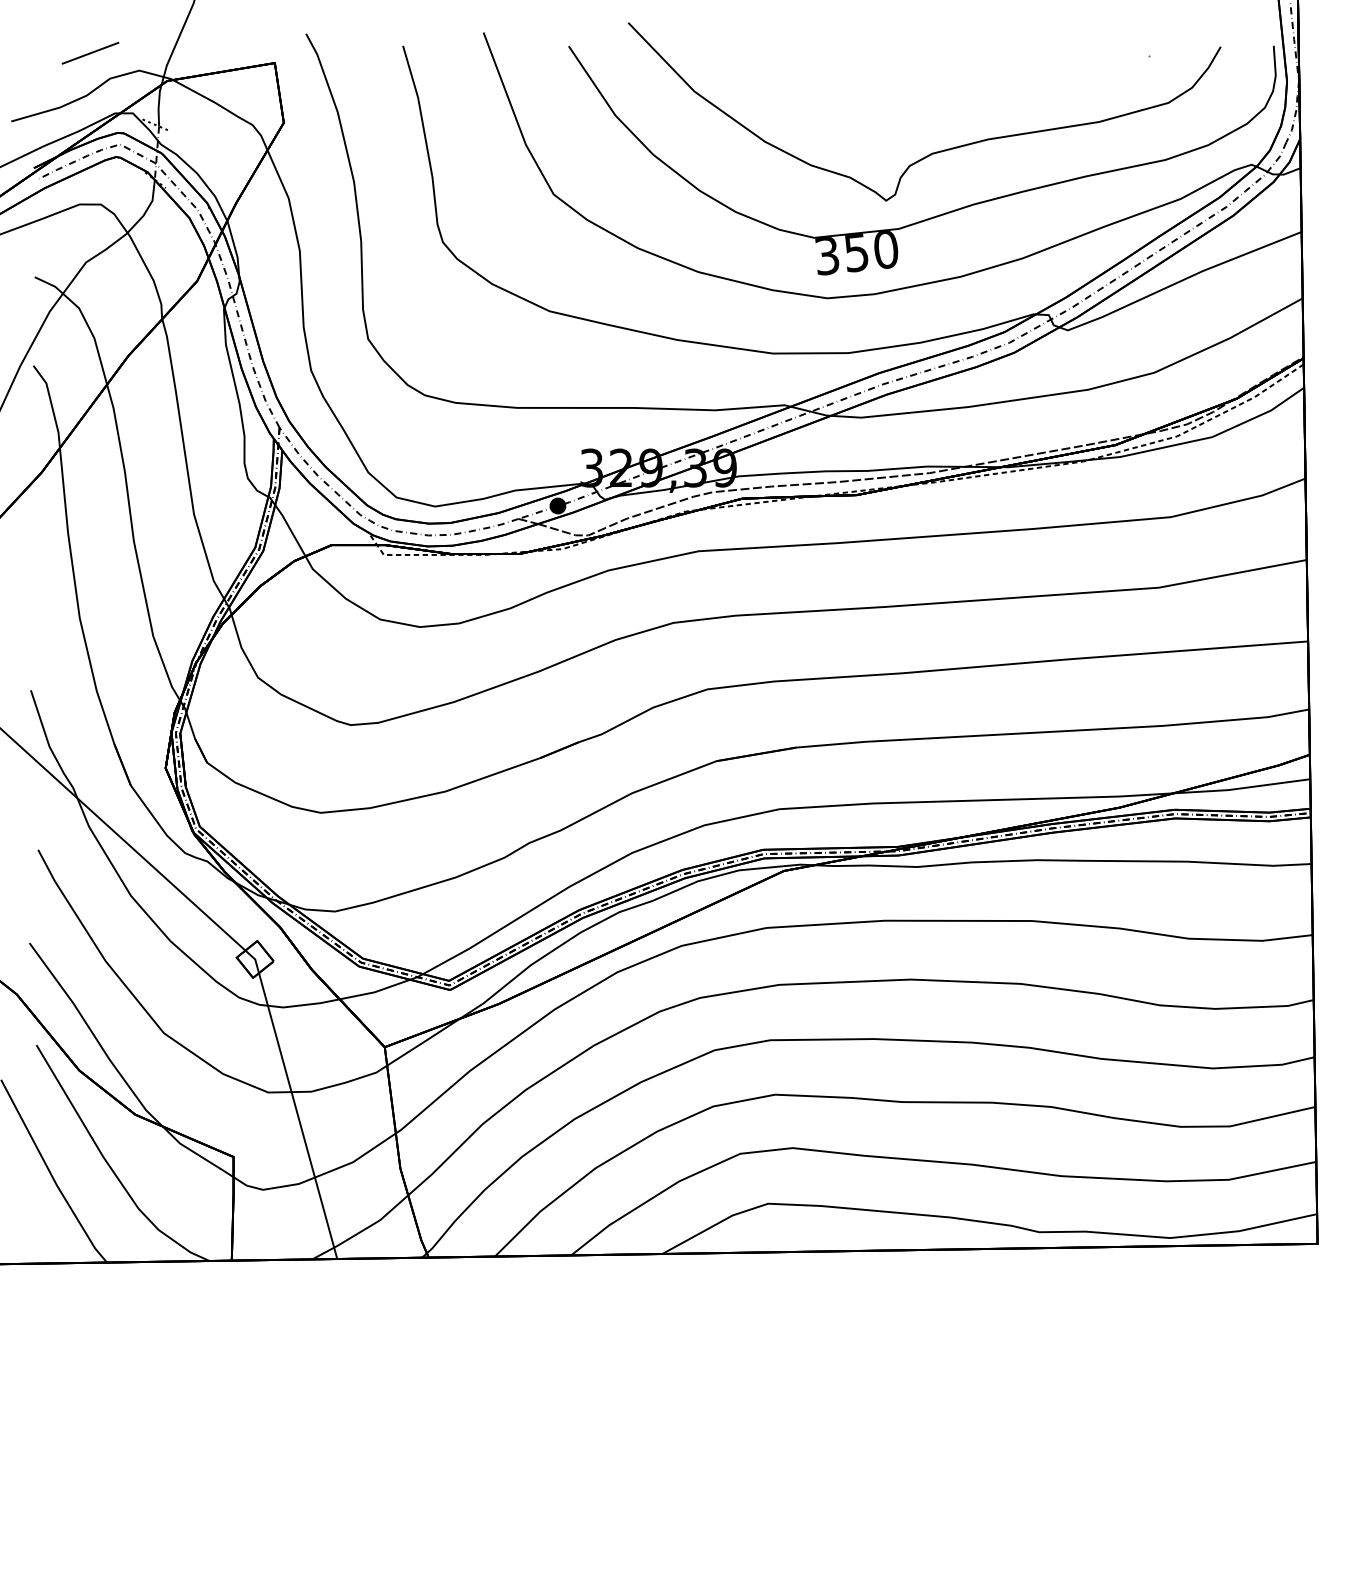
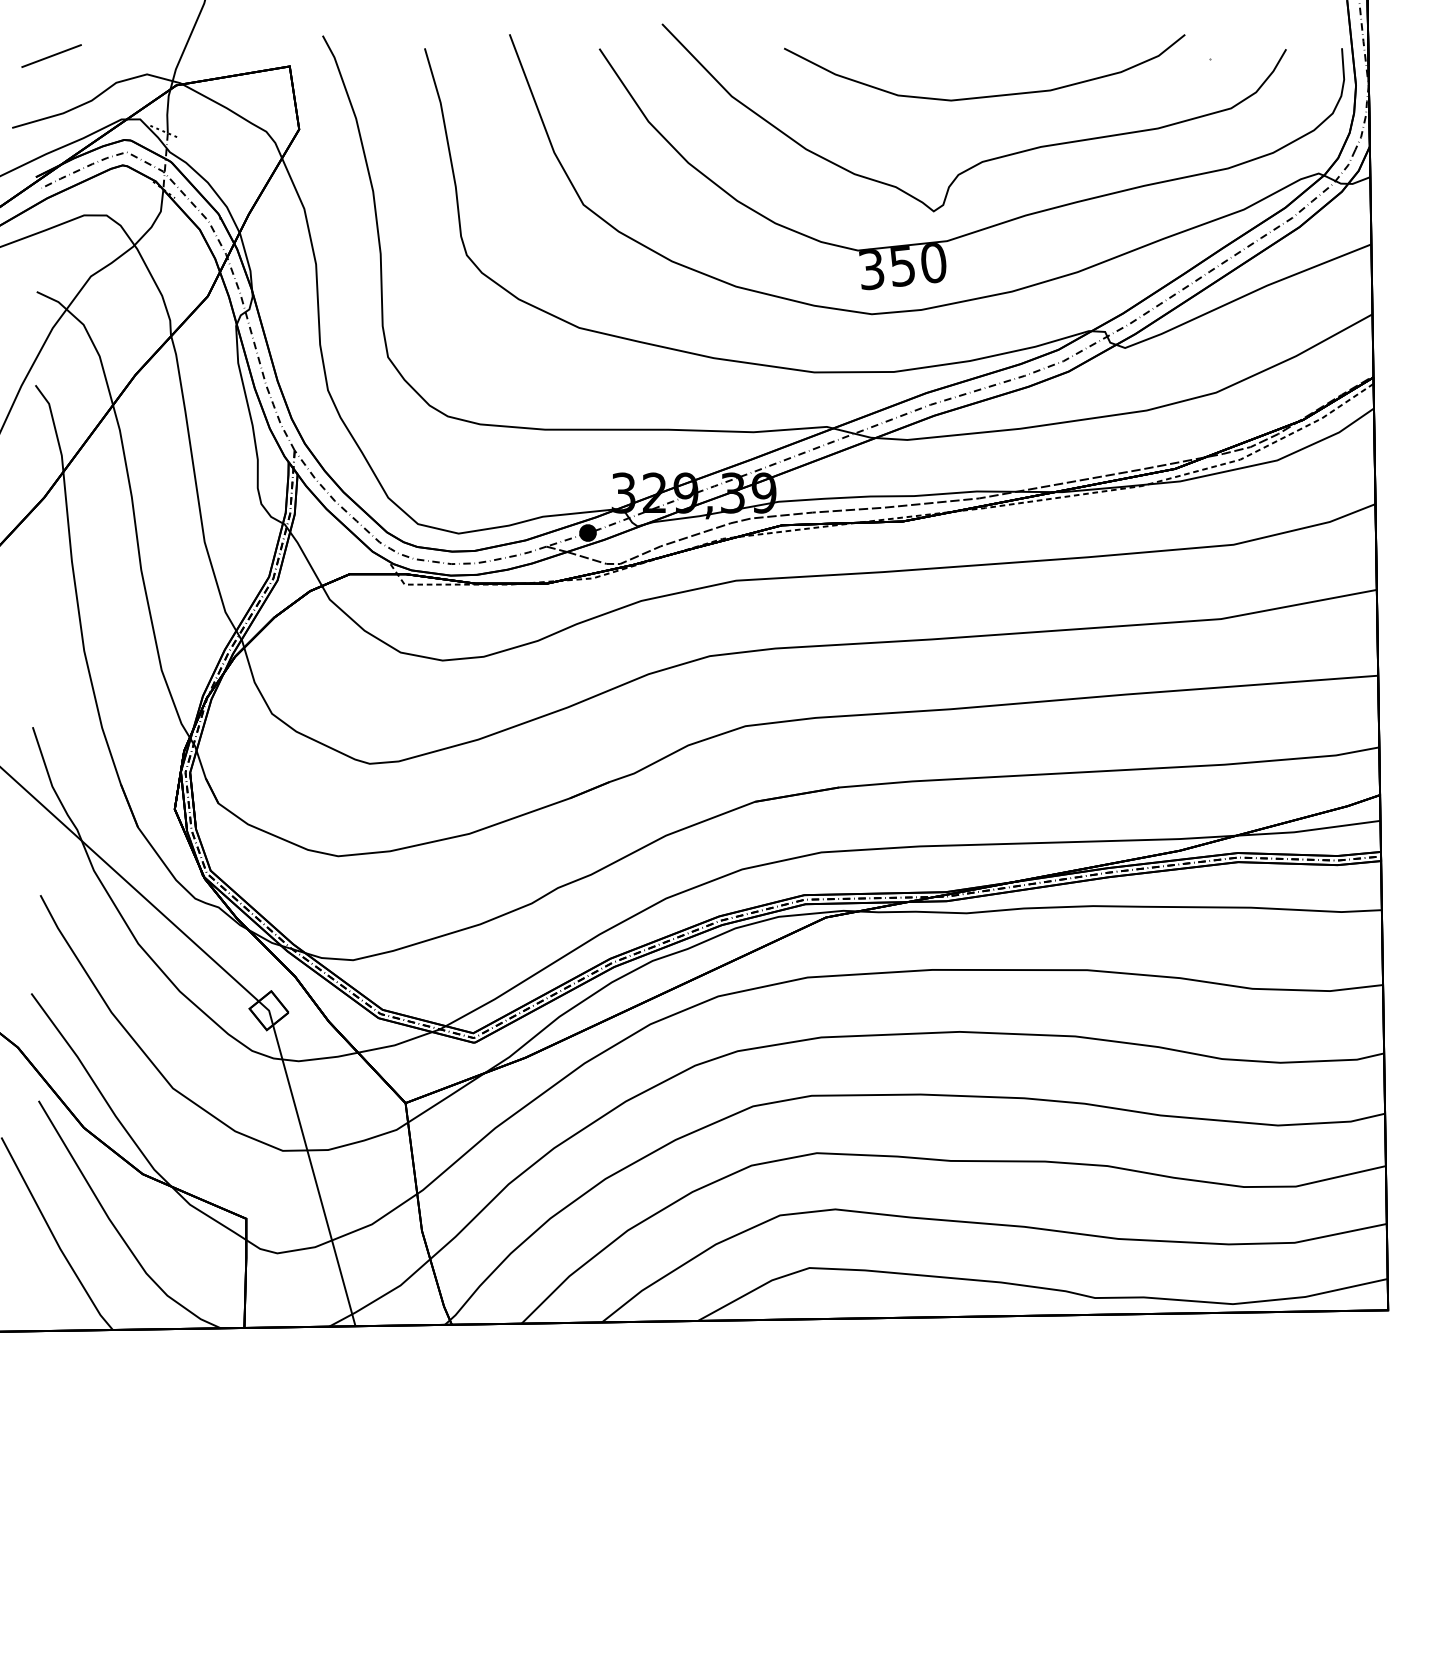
line: (90, 52) -> (51, 55), moved
curve: (938, 90) -> (988, 95), added

